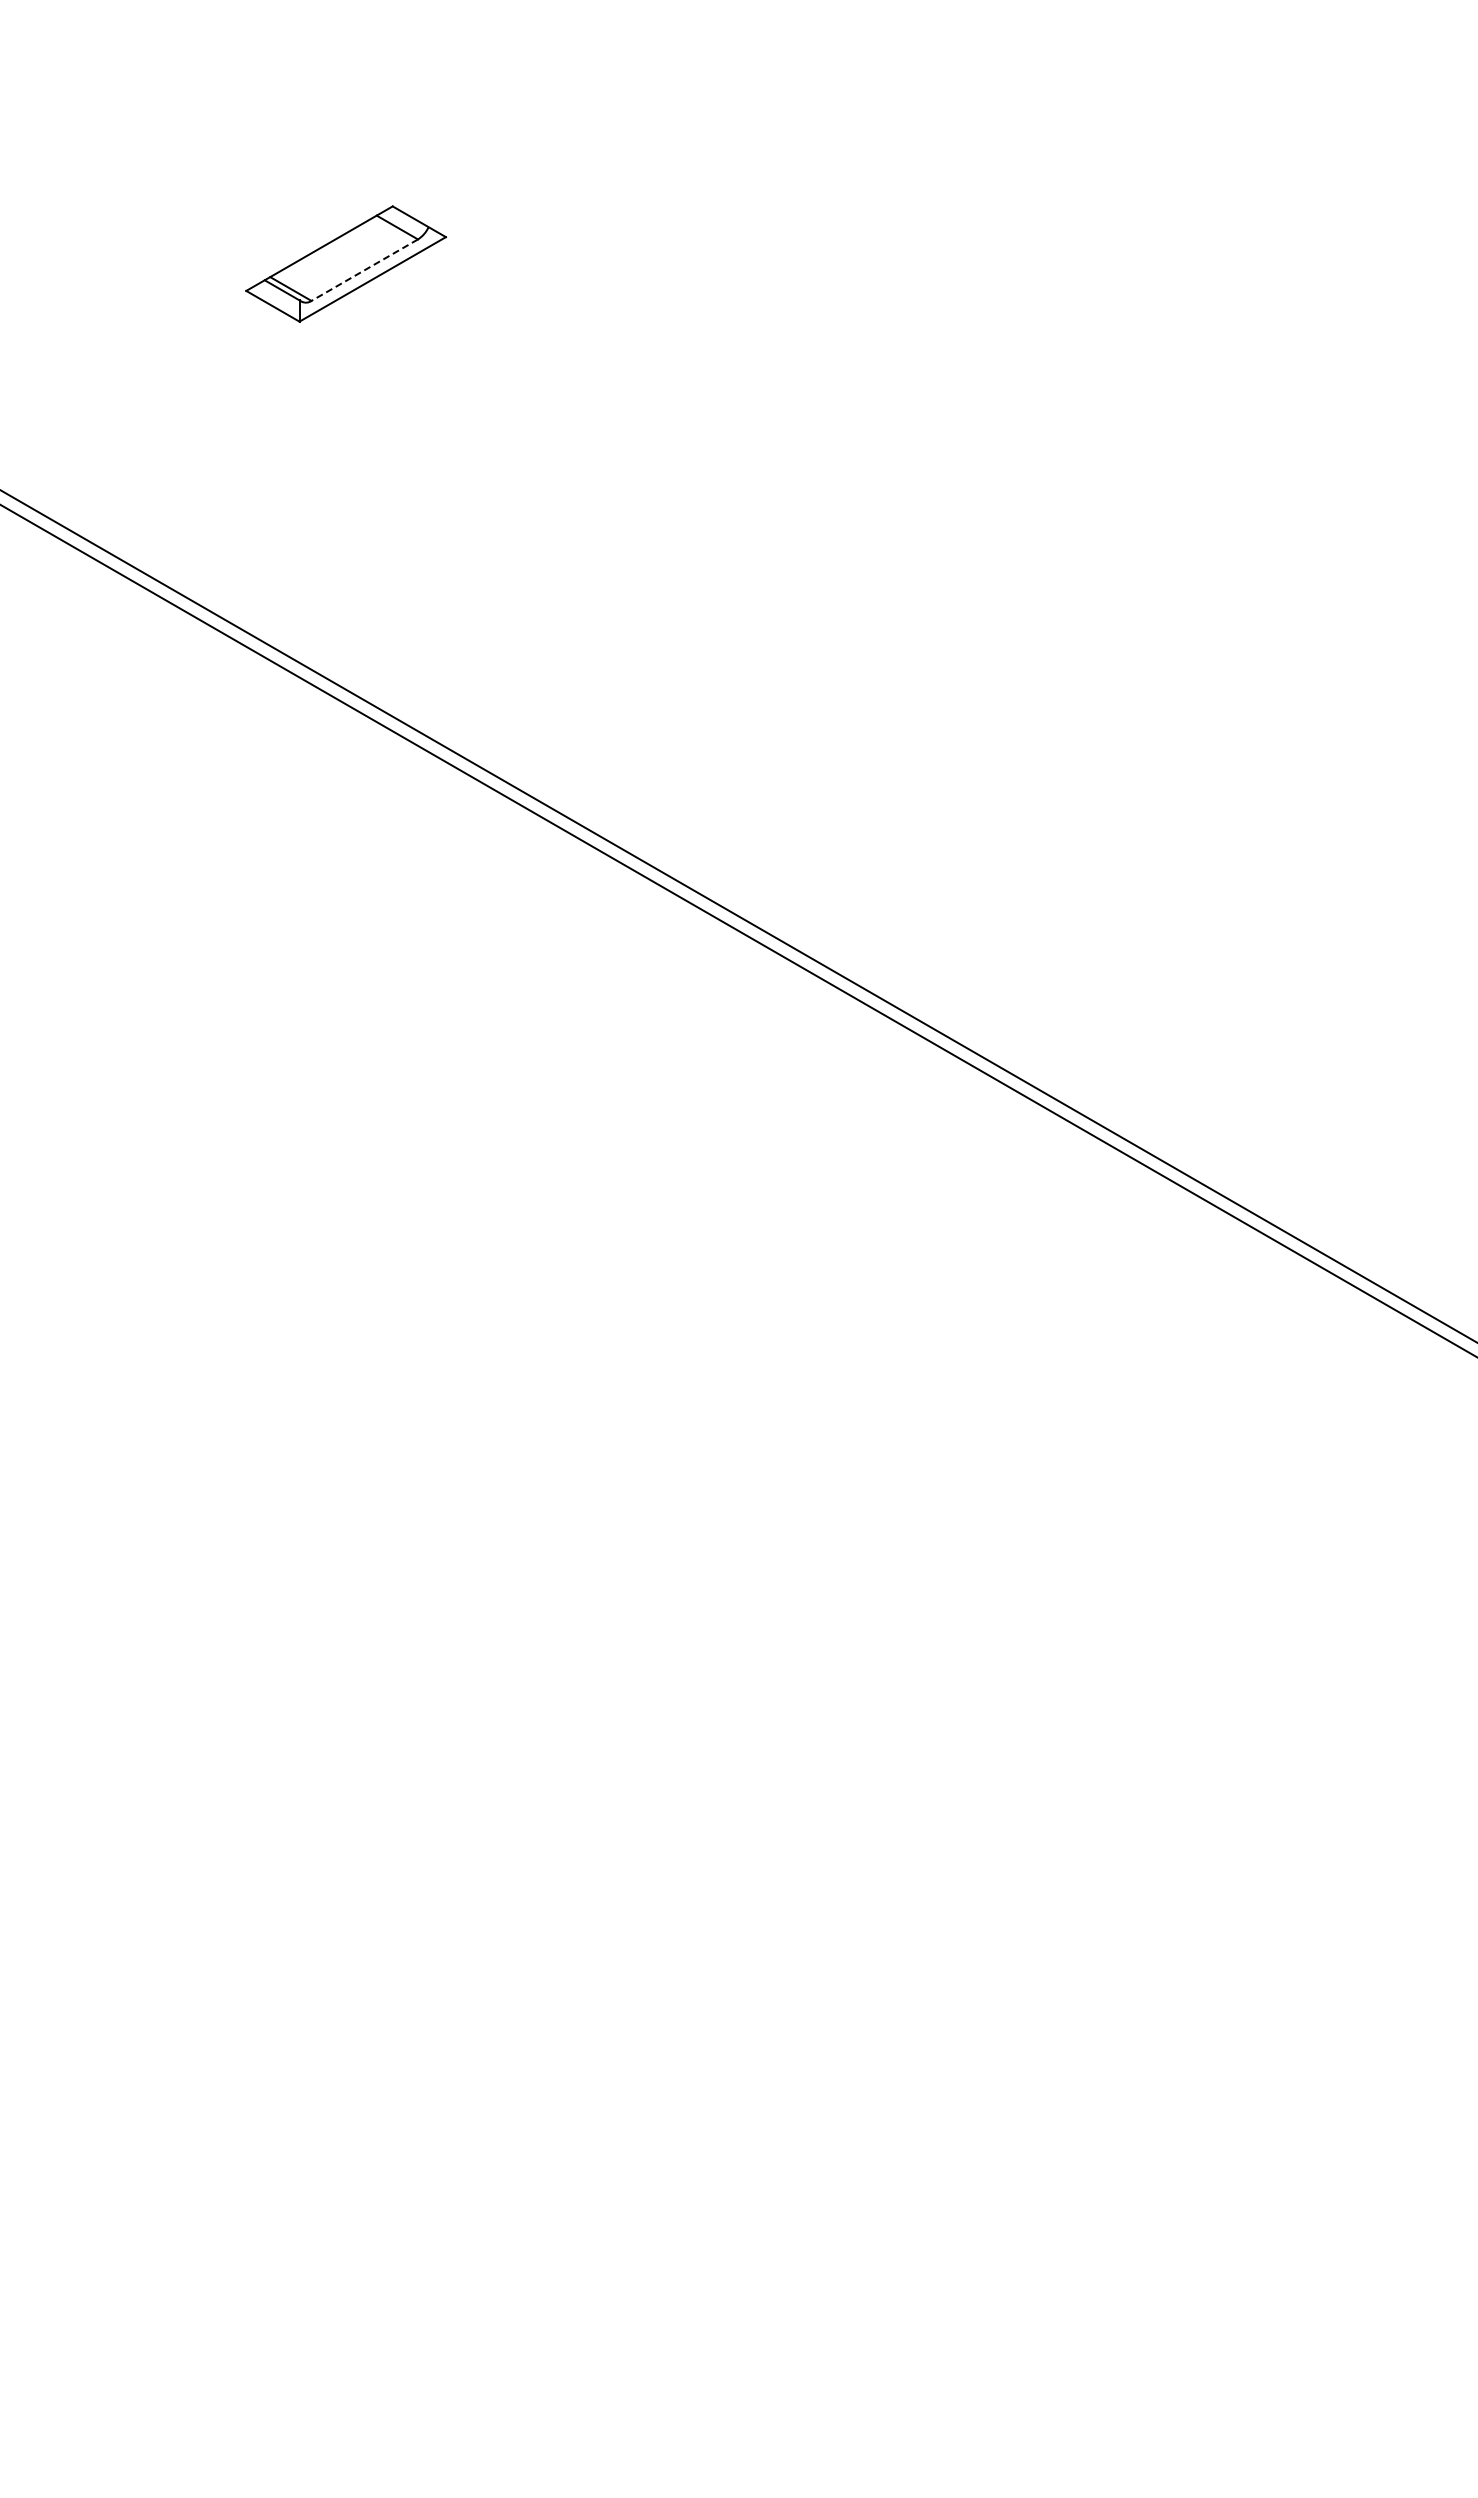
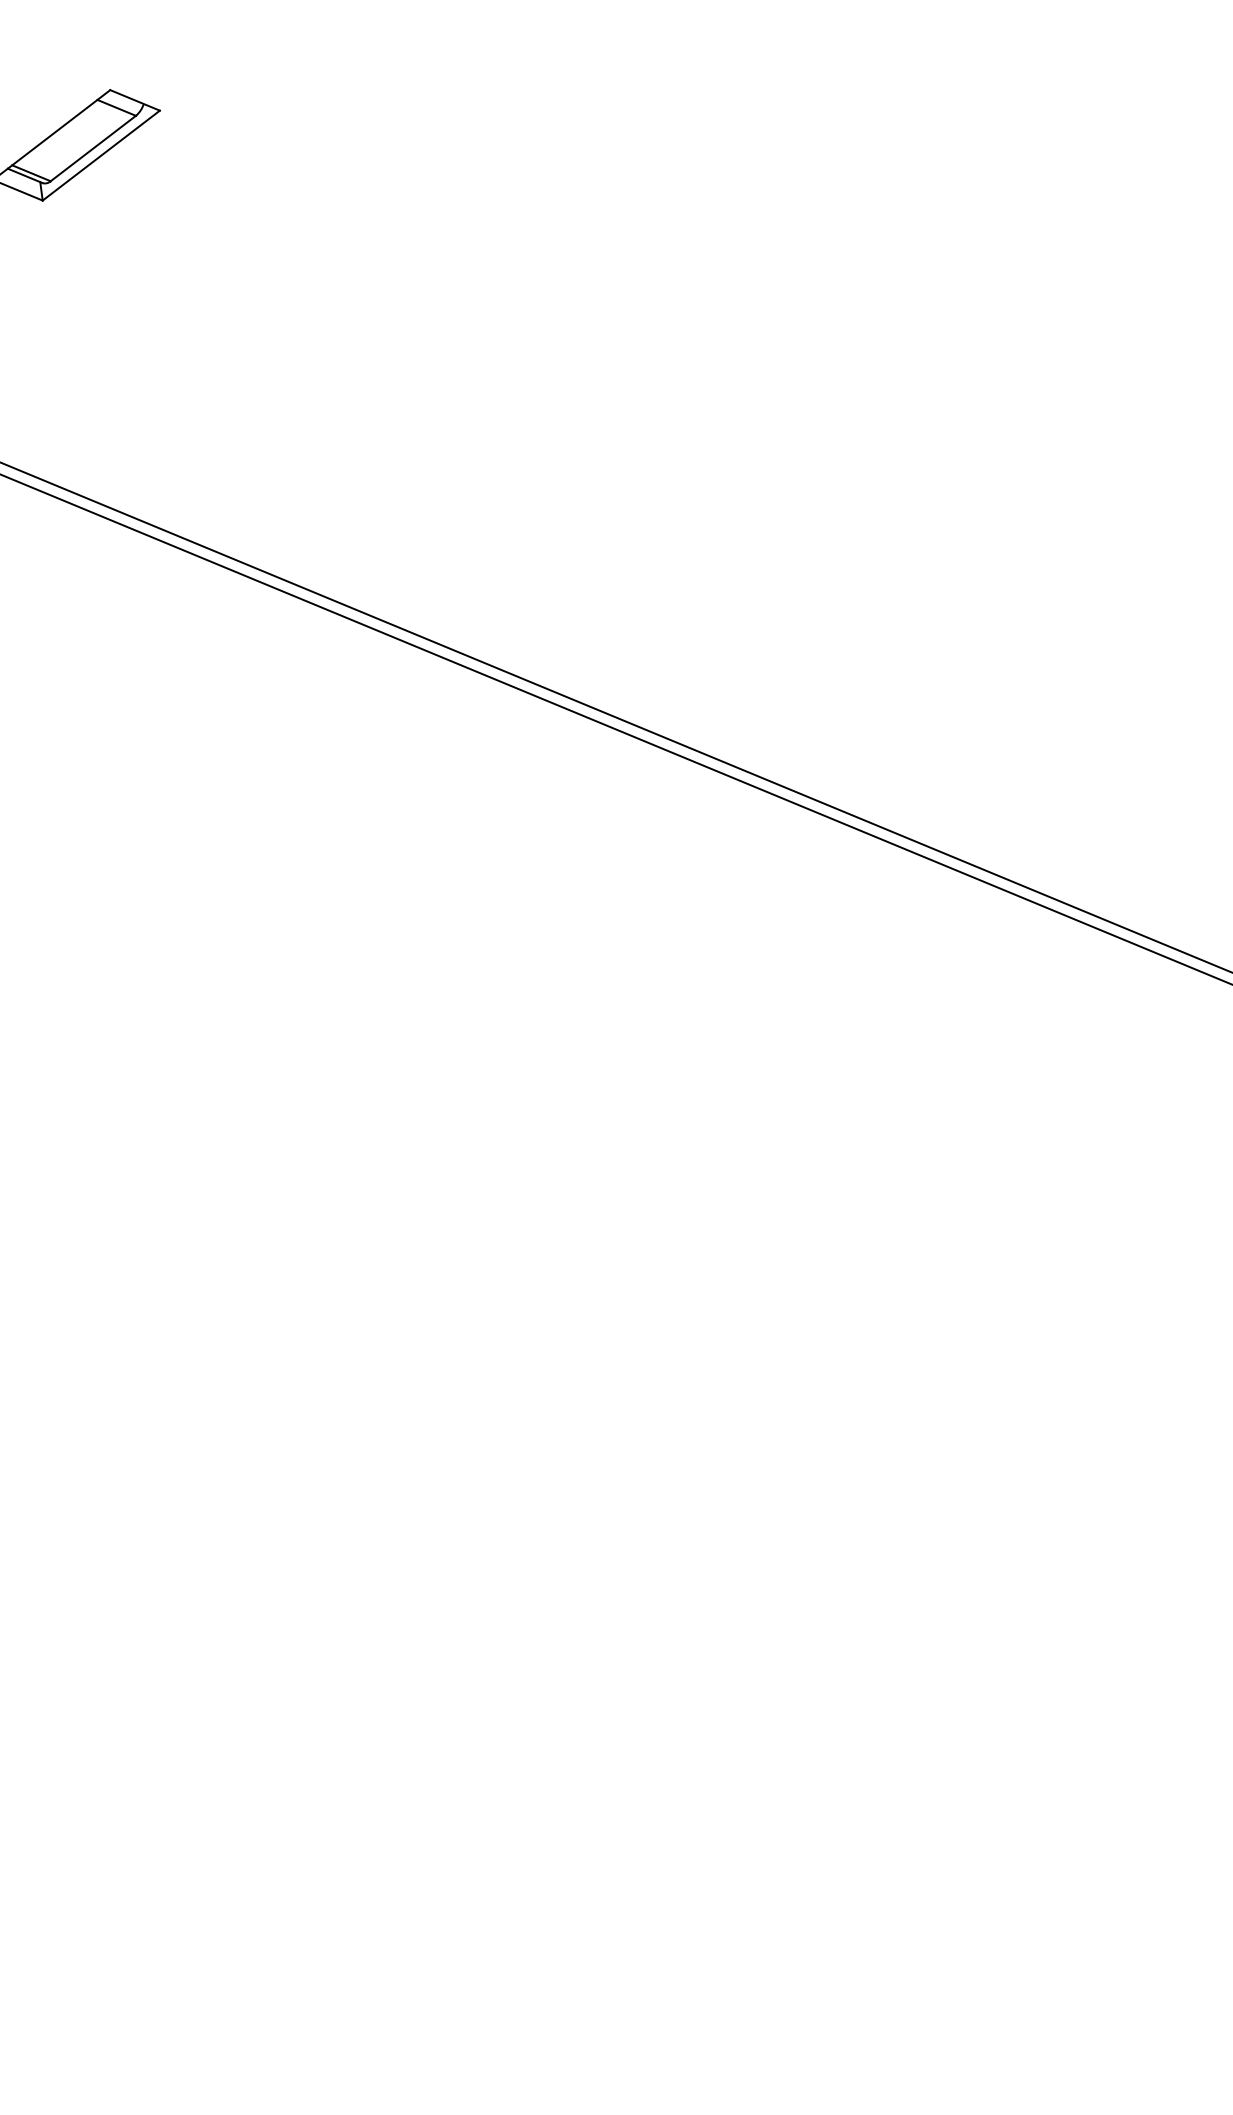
line: (364, 270) -> (93, 148), dashed -> solid

